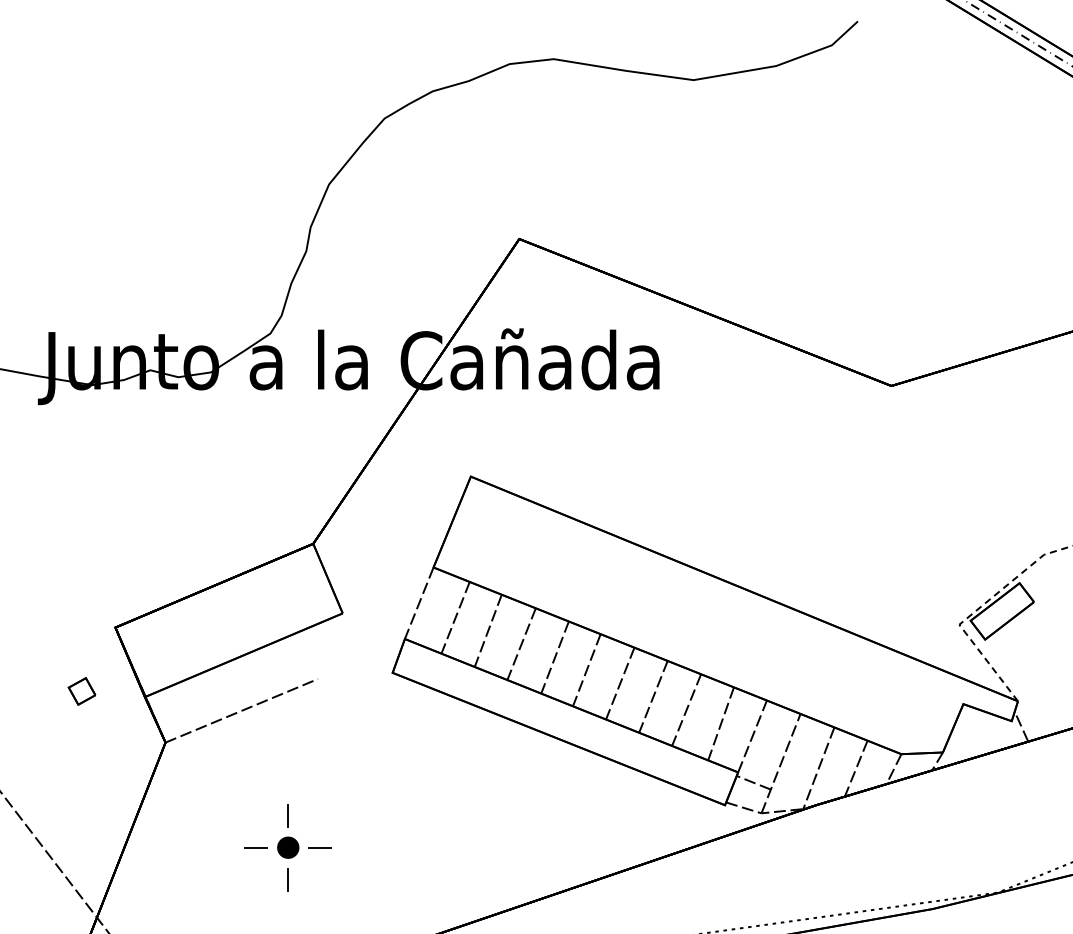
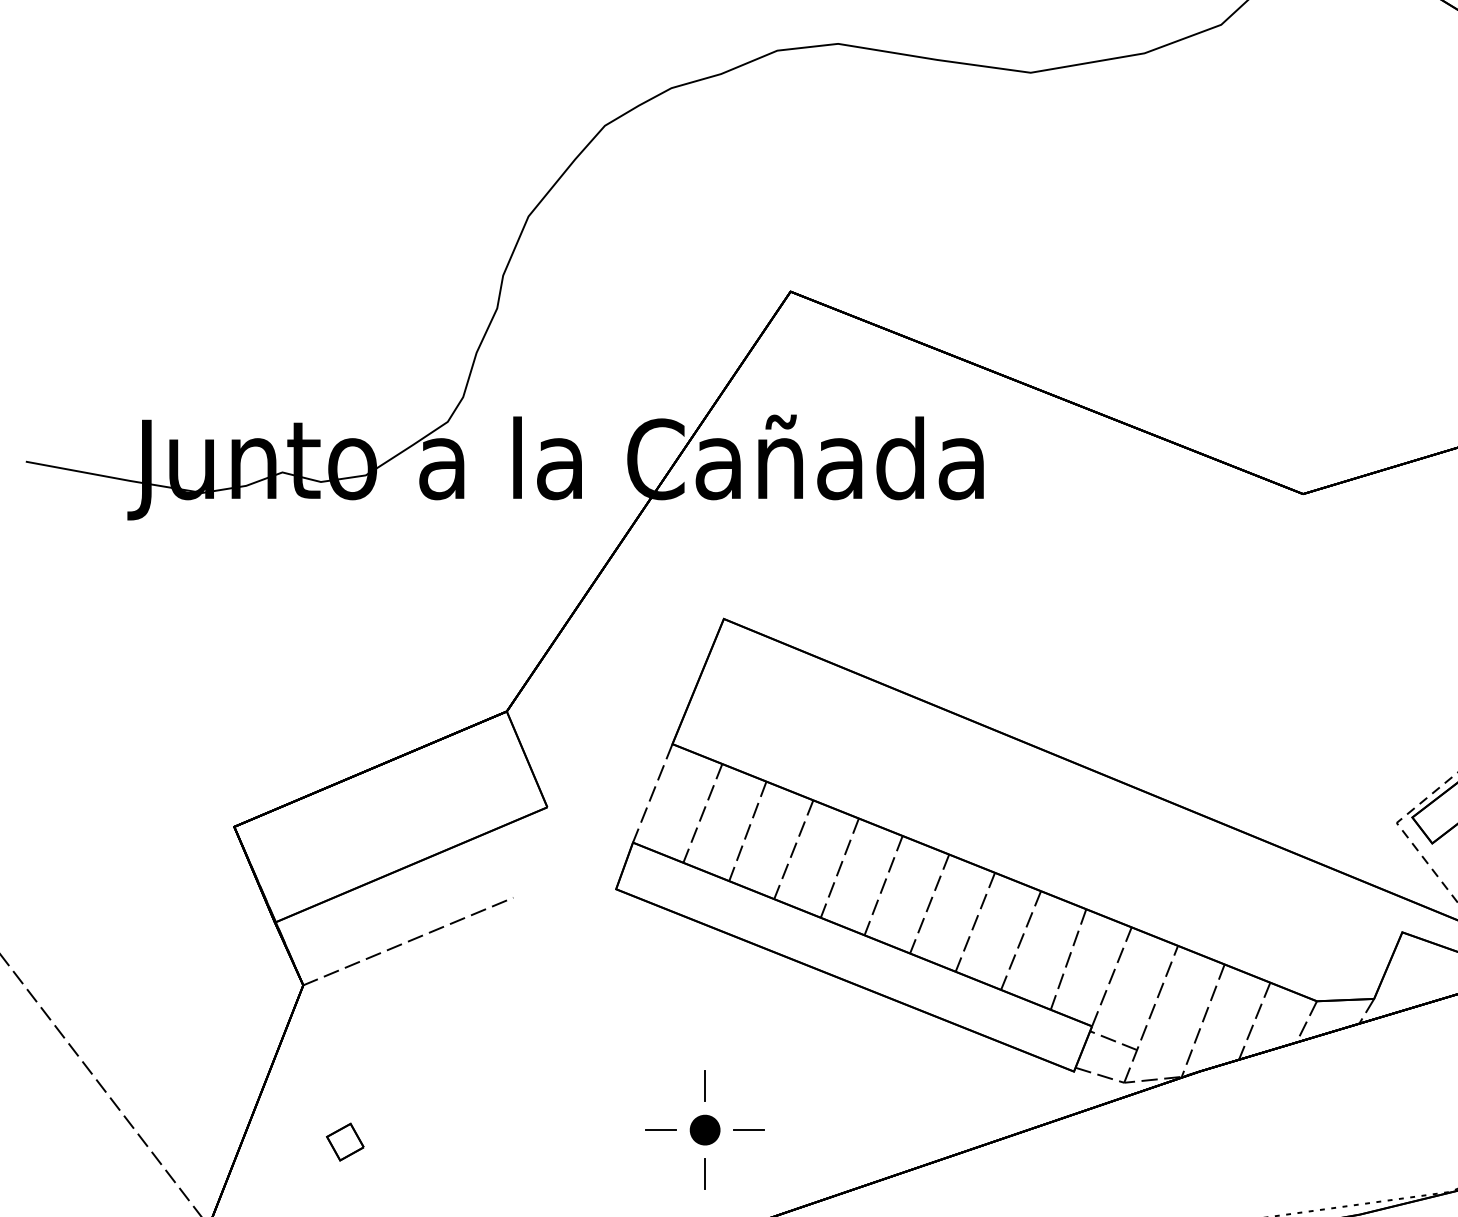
part: (81, 691) -> (344, 1142), moved
part: (287, 847) -> (704, 1129), moved

